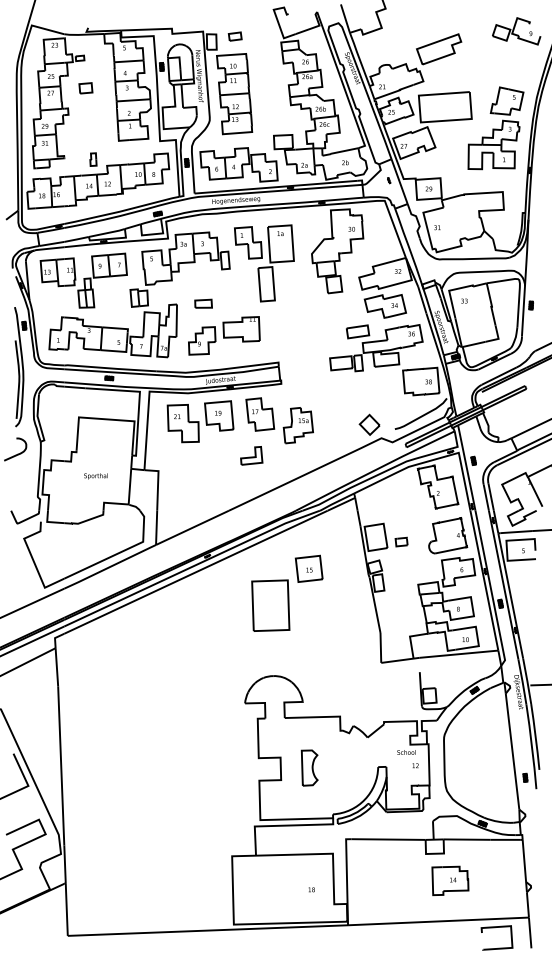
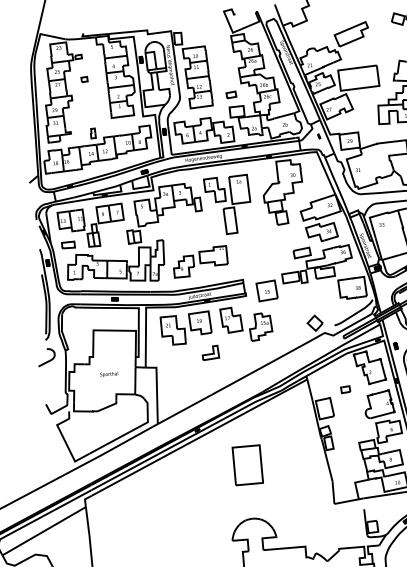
part: (234, 36) -> (230, 94), moved
part: (86, 88) -> (84, 79), size x0.62
part: (203, 303) -> (68, 244), moved
part: (251, 455) -> (210, 352), moved
part: (401, 541) -> (345, 389), moved
part: (308, 568) -> (266, 290), moved

